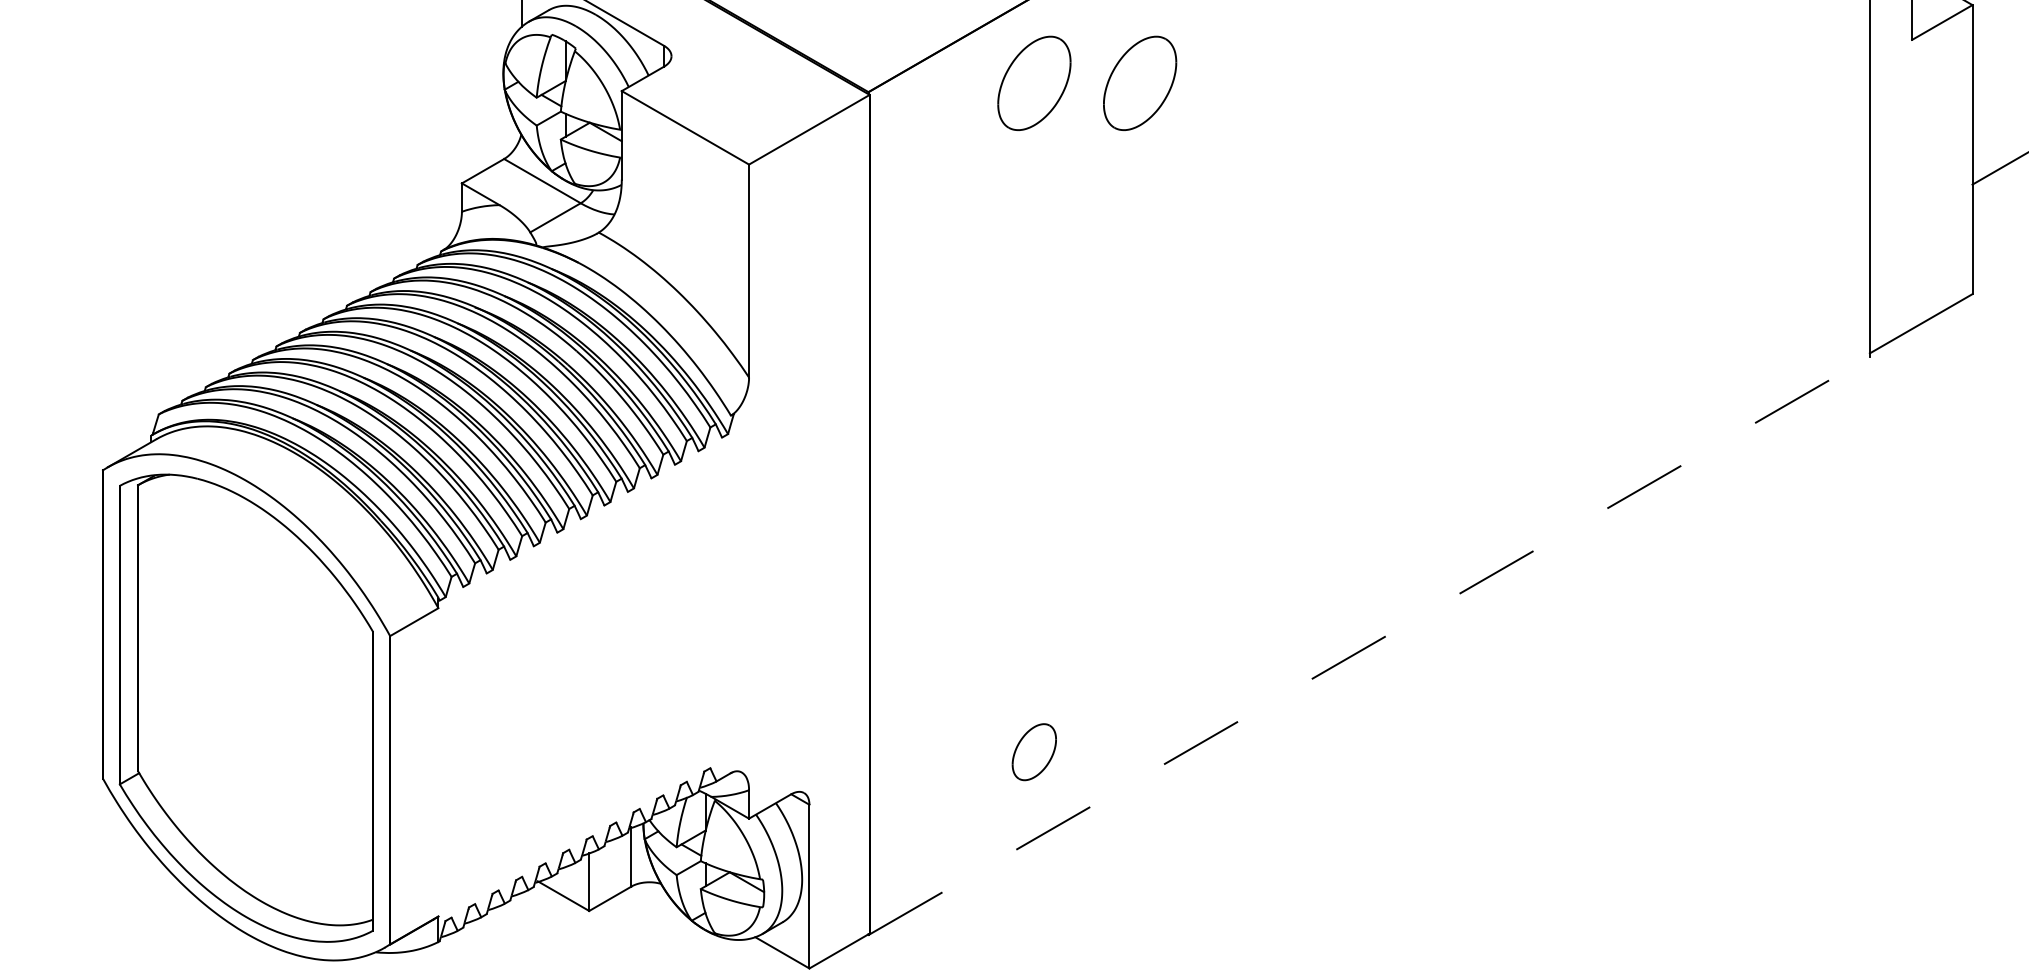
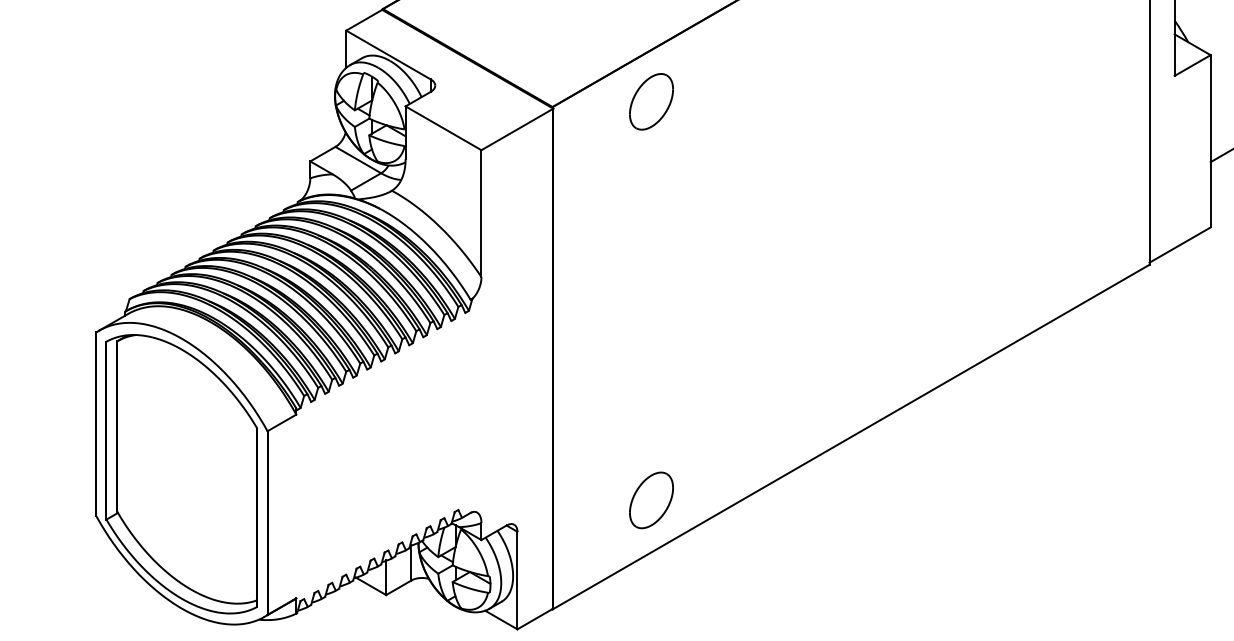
part: (1140, 82) -> (714, 101), removed
line: (1369, 646) -> (851, 437), dashed -> solid
part: (1034, 752) -> (651, 500), size x1.67

